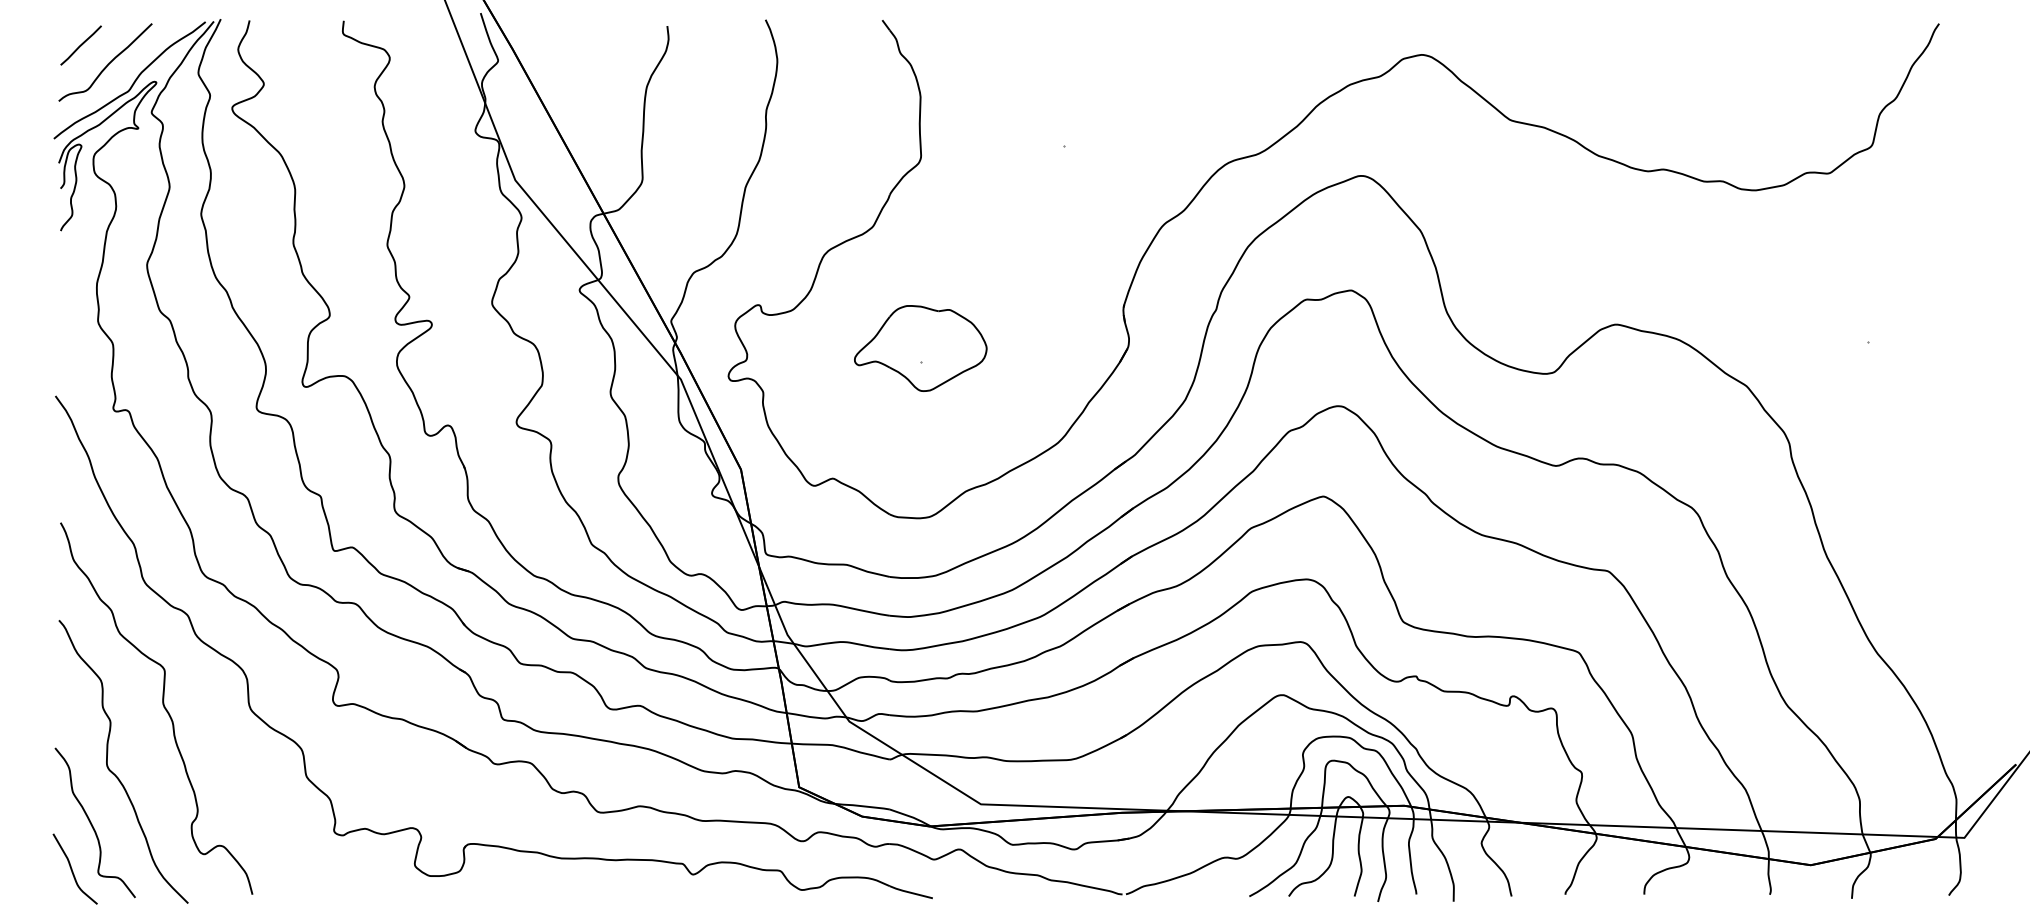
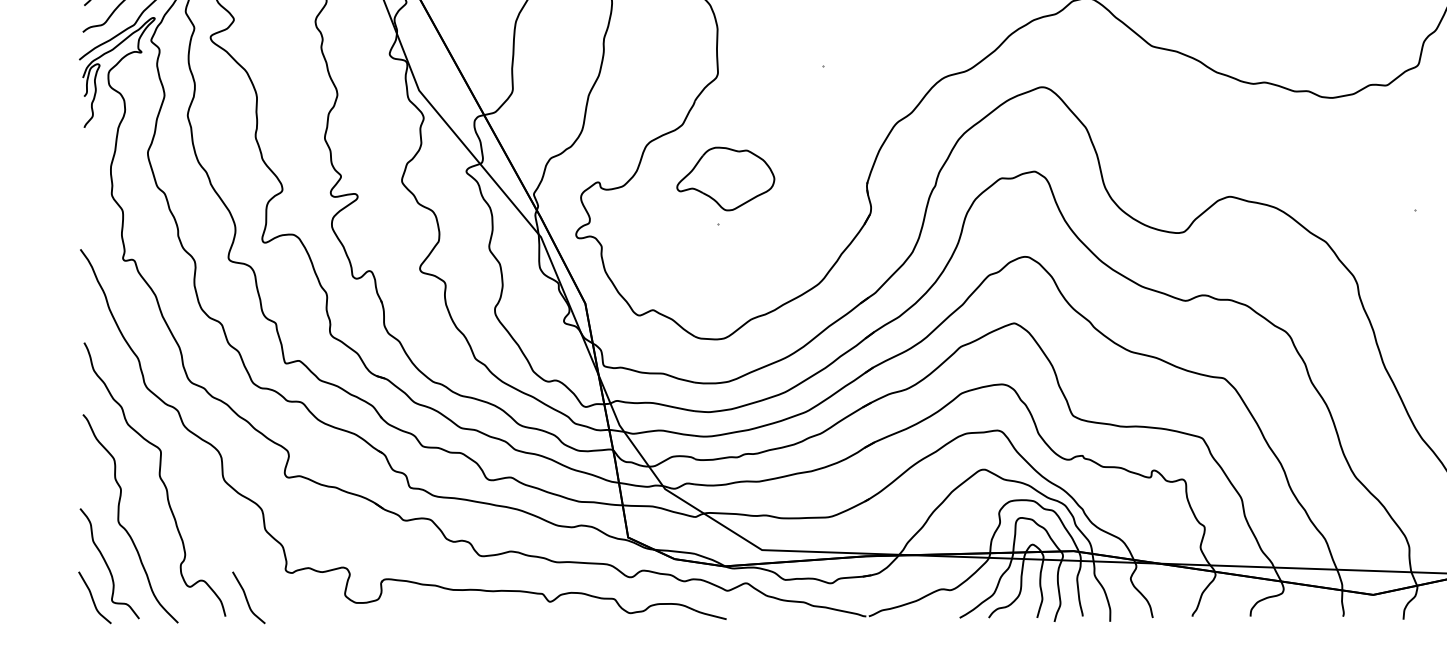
part: (920, 348) -> (725, 179), moved
curve: (281, 868) -> (246, 597), added

